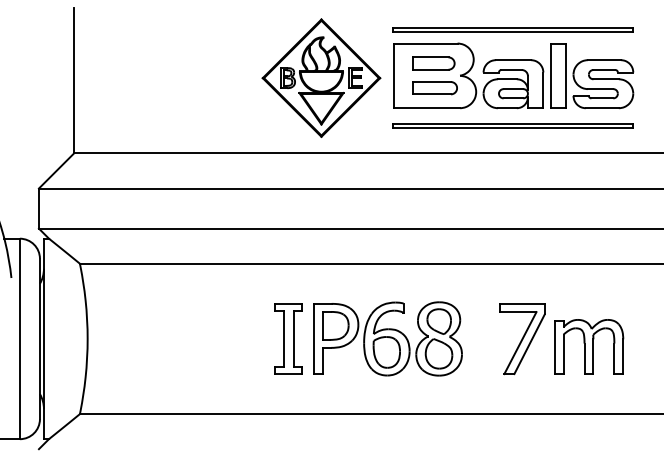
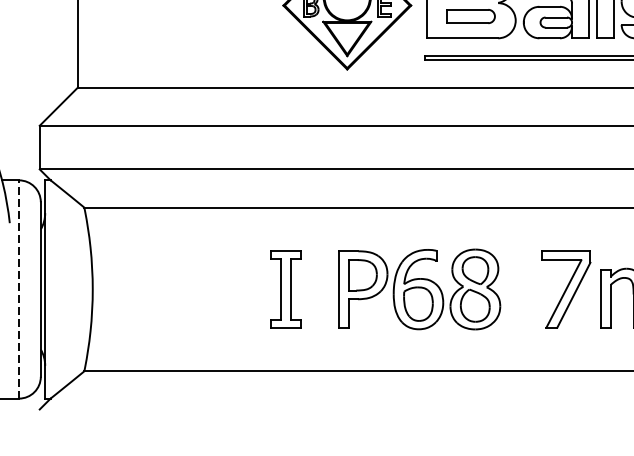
line: (19, 338) -> (18, 289), solid -> dashed
part: (288, 338) -> (285, 289), moved

